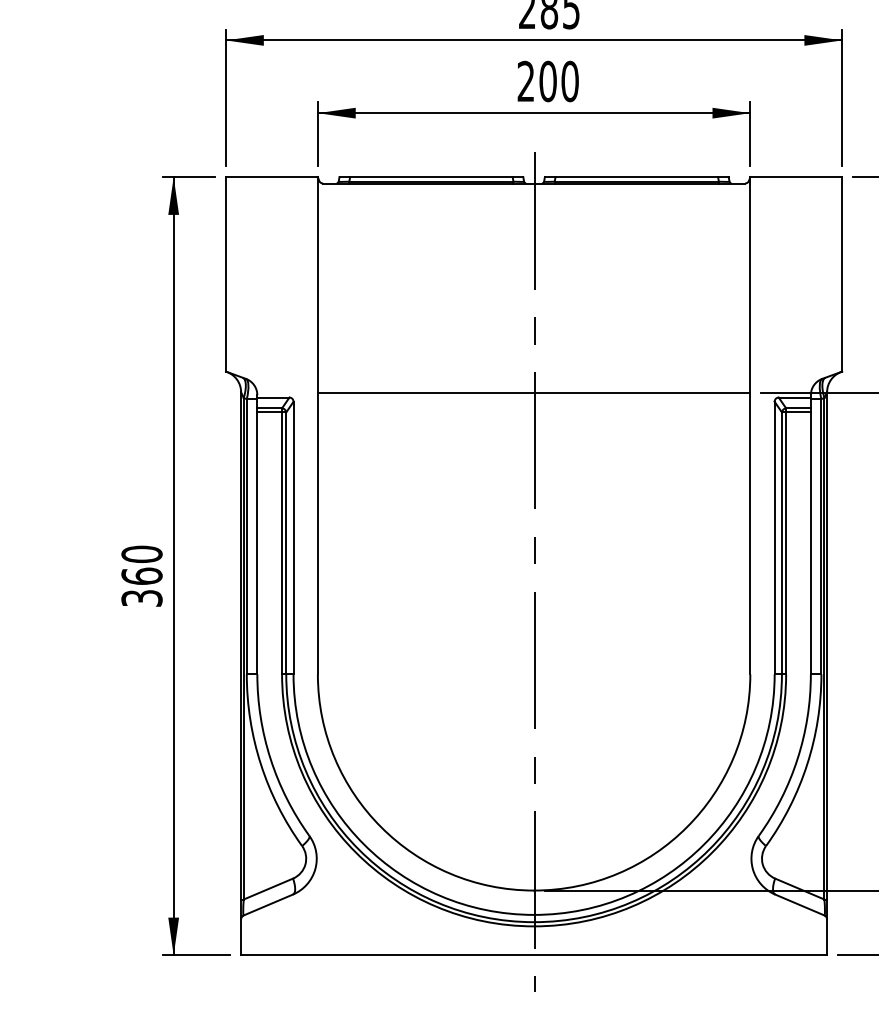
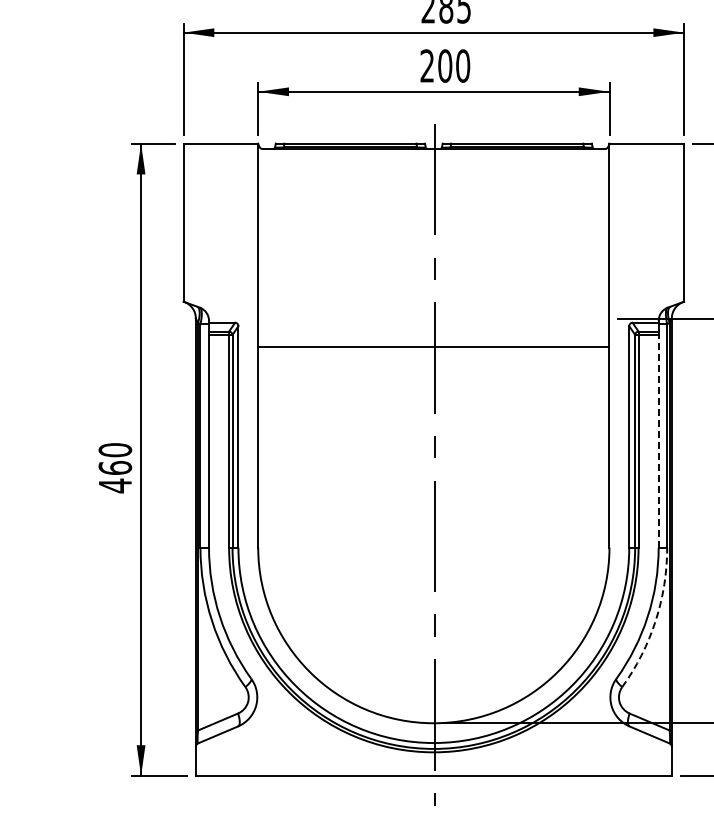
line: (533, 393) -> (433, 347), moved
line: (810, 542) -> (658, 440), solid -> dashed
text: (142, 597) -> (115, 485), 360 -> 460
arc: (806, 764) -> (655, 620), solid -> dashed

